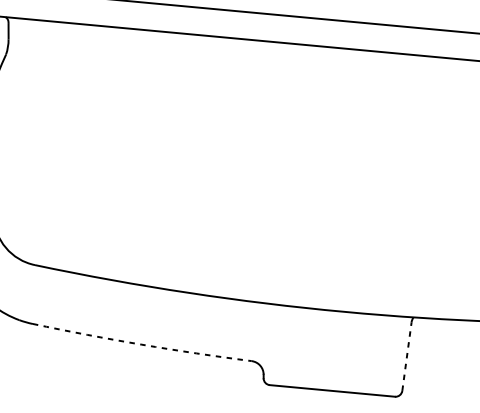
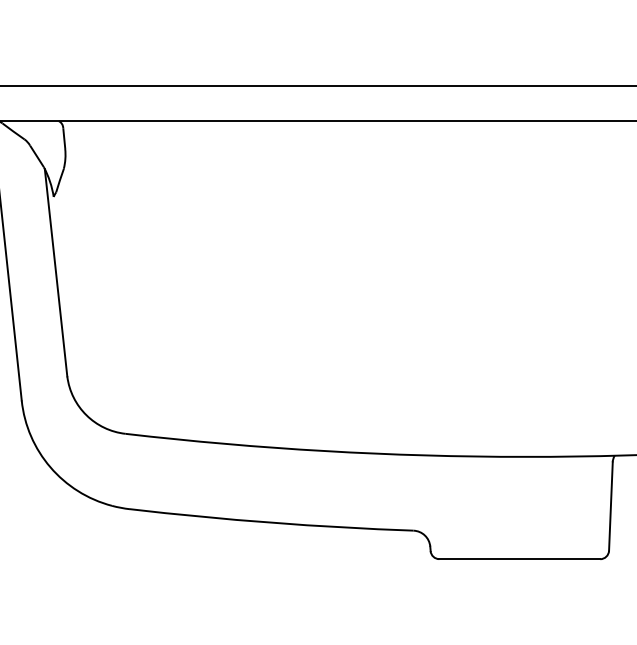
arc: (141, 344) -> (271, 522), dashed -> solid
line: (406, 356) -> (610, 506), dashed -> solid

